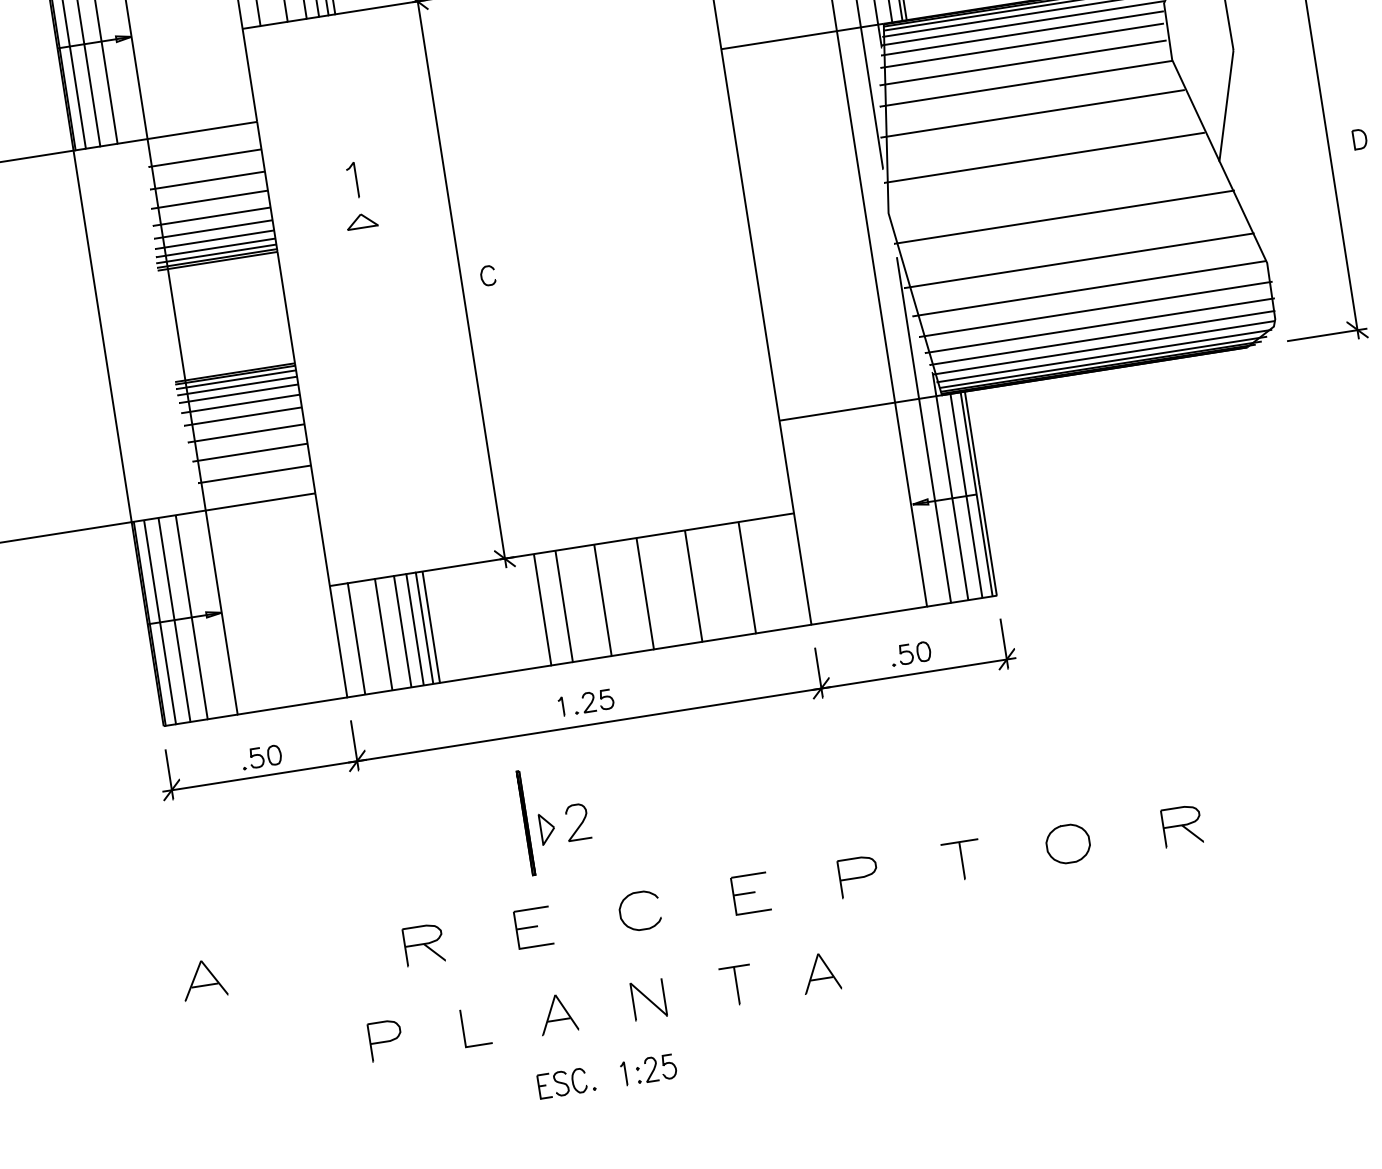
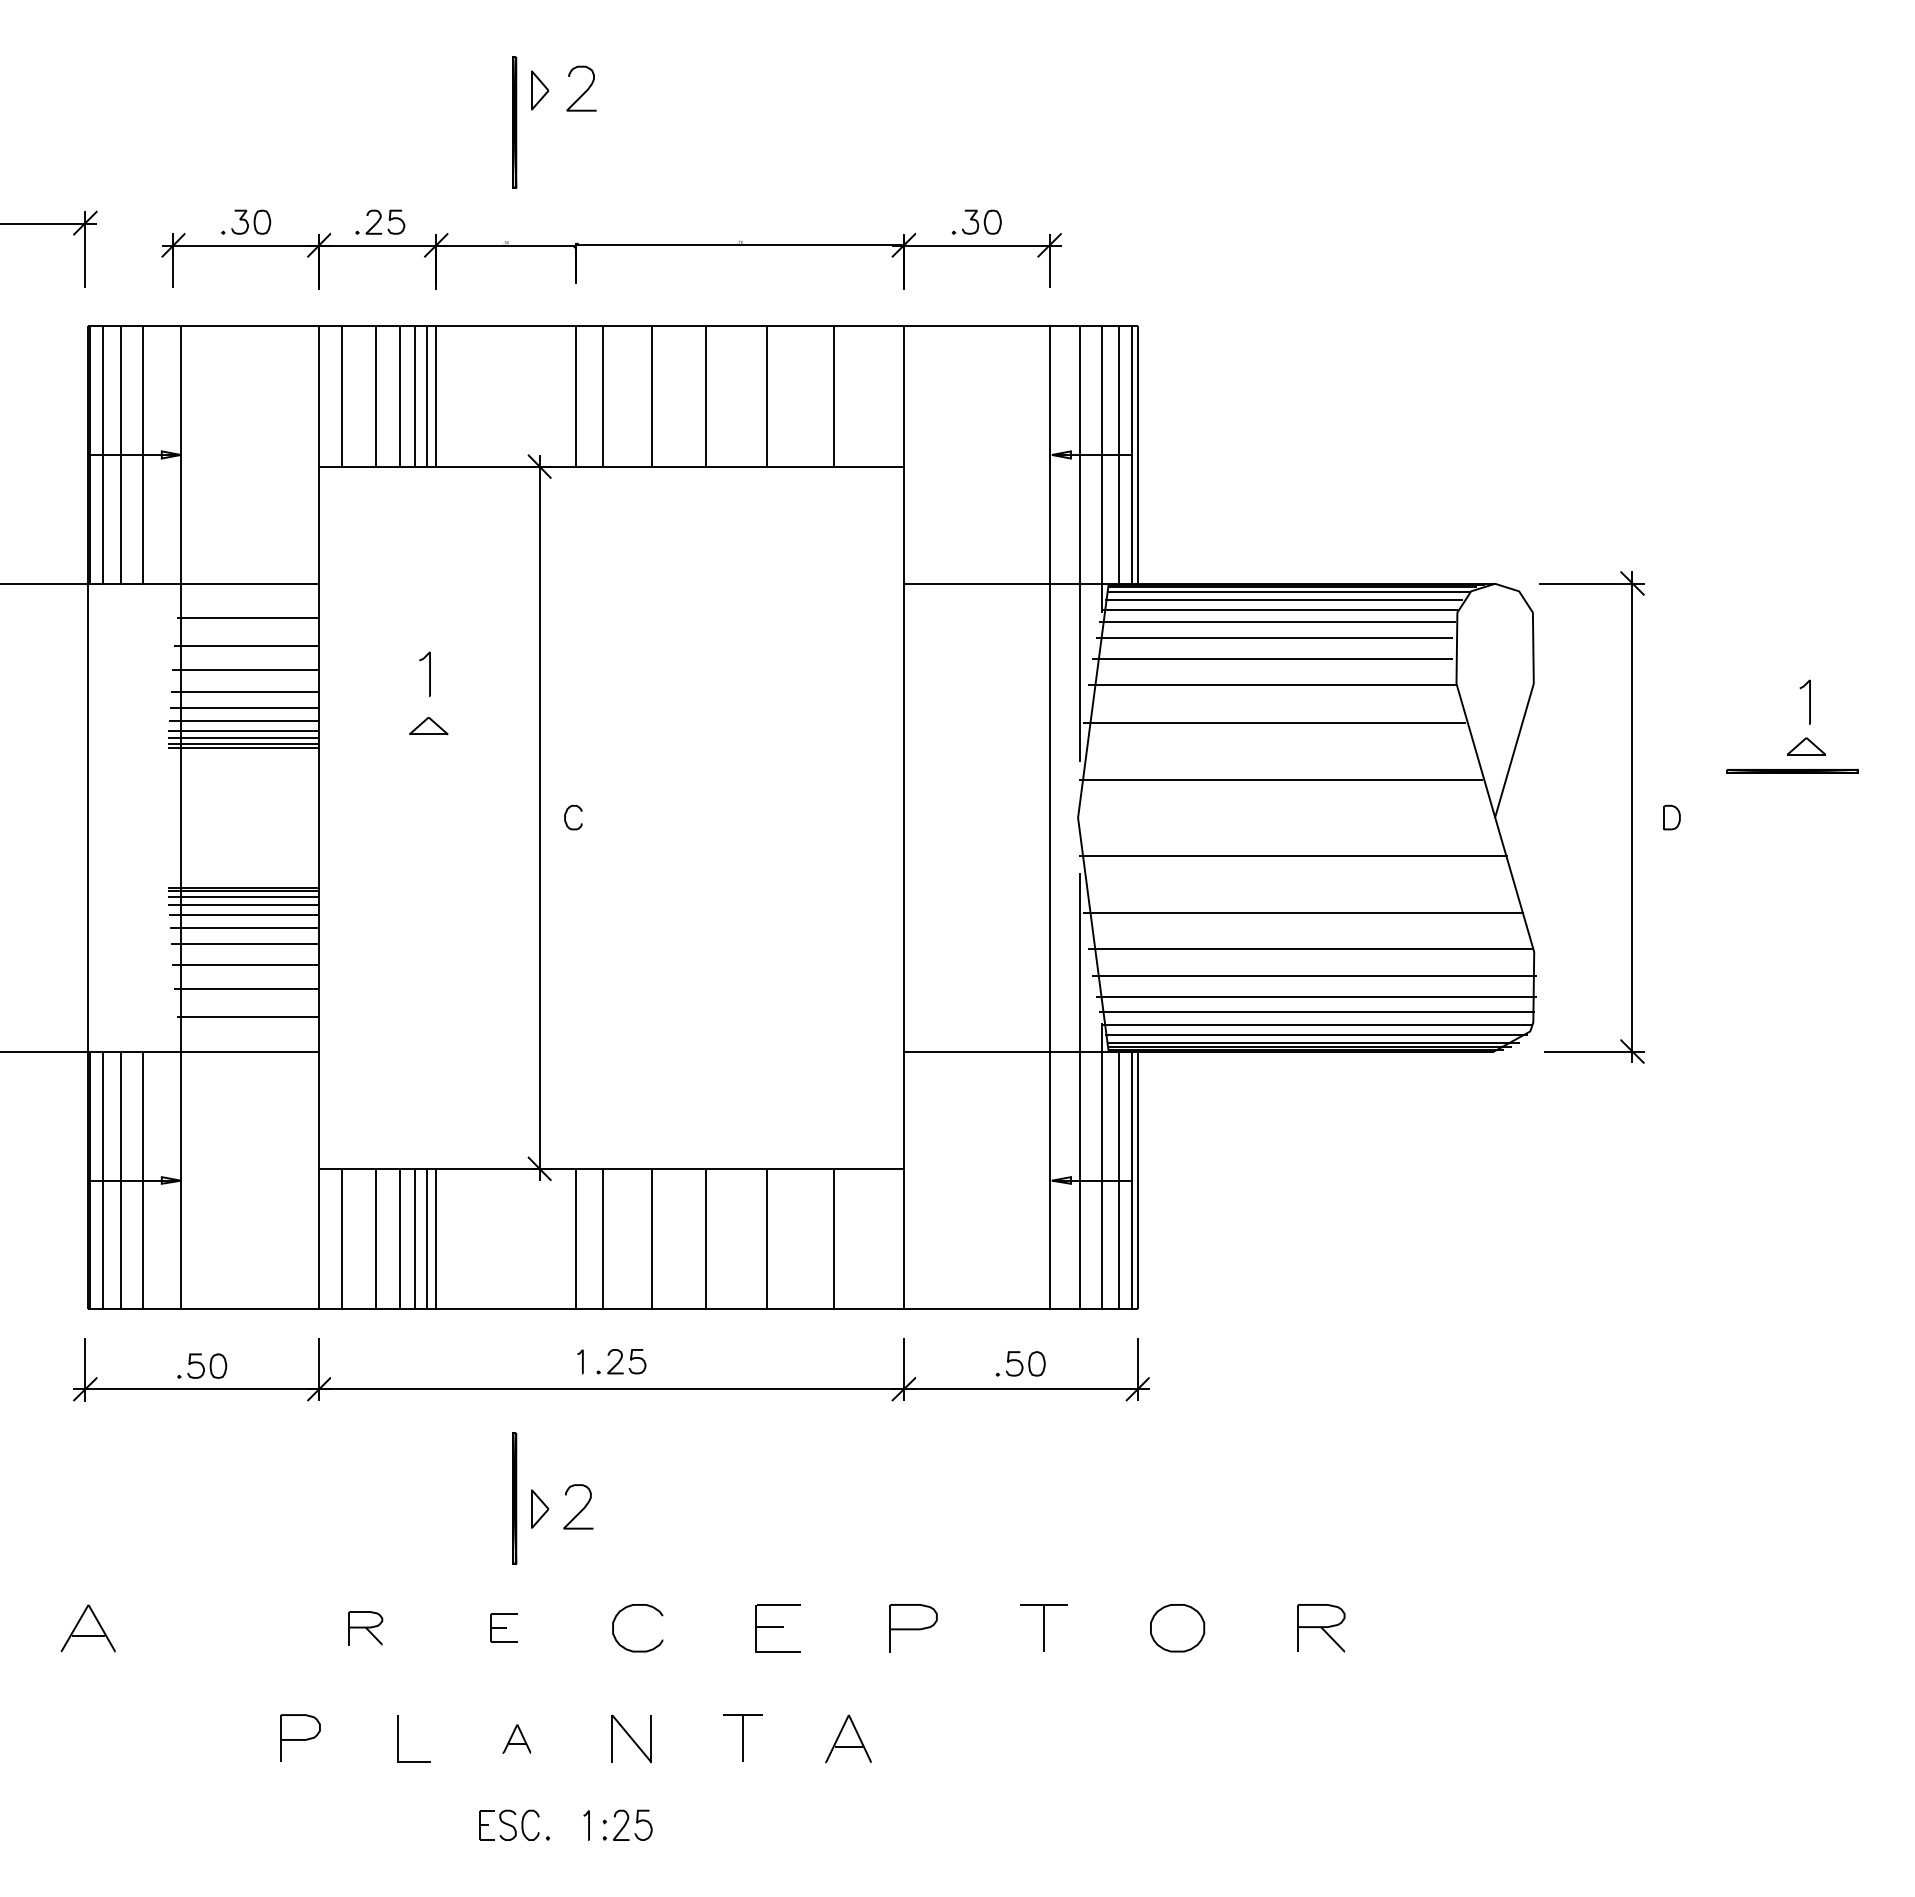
part: (533, 927) -> (503, 1628), size x0.6
part: (423, 945) -> (365, 1628), size x0.7
part: (557, 1013) -> (516, 1738), size x0.6

